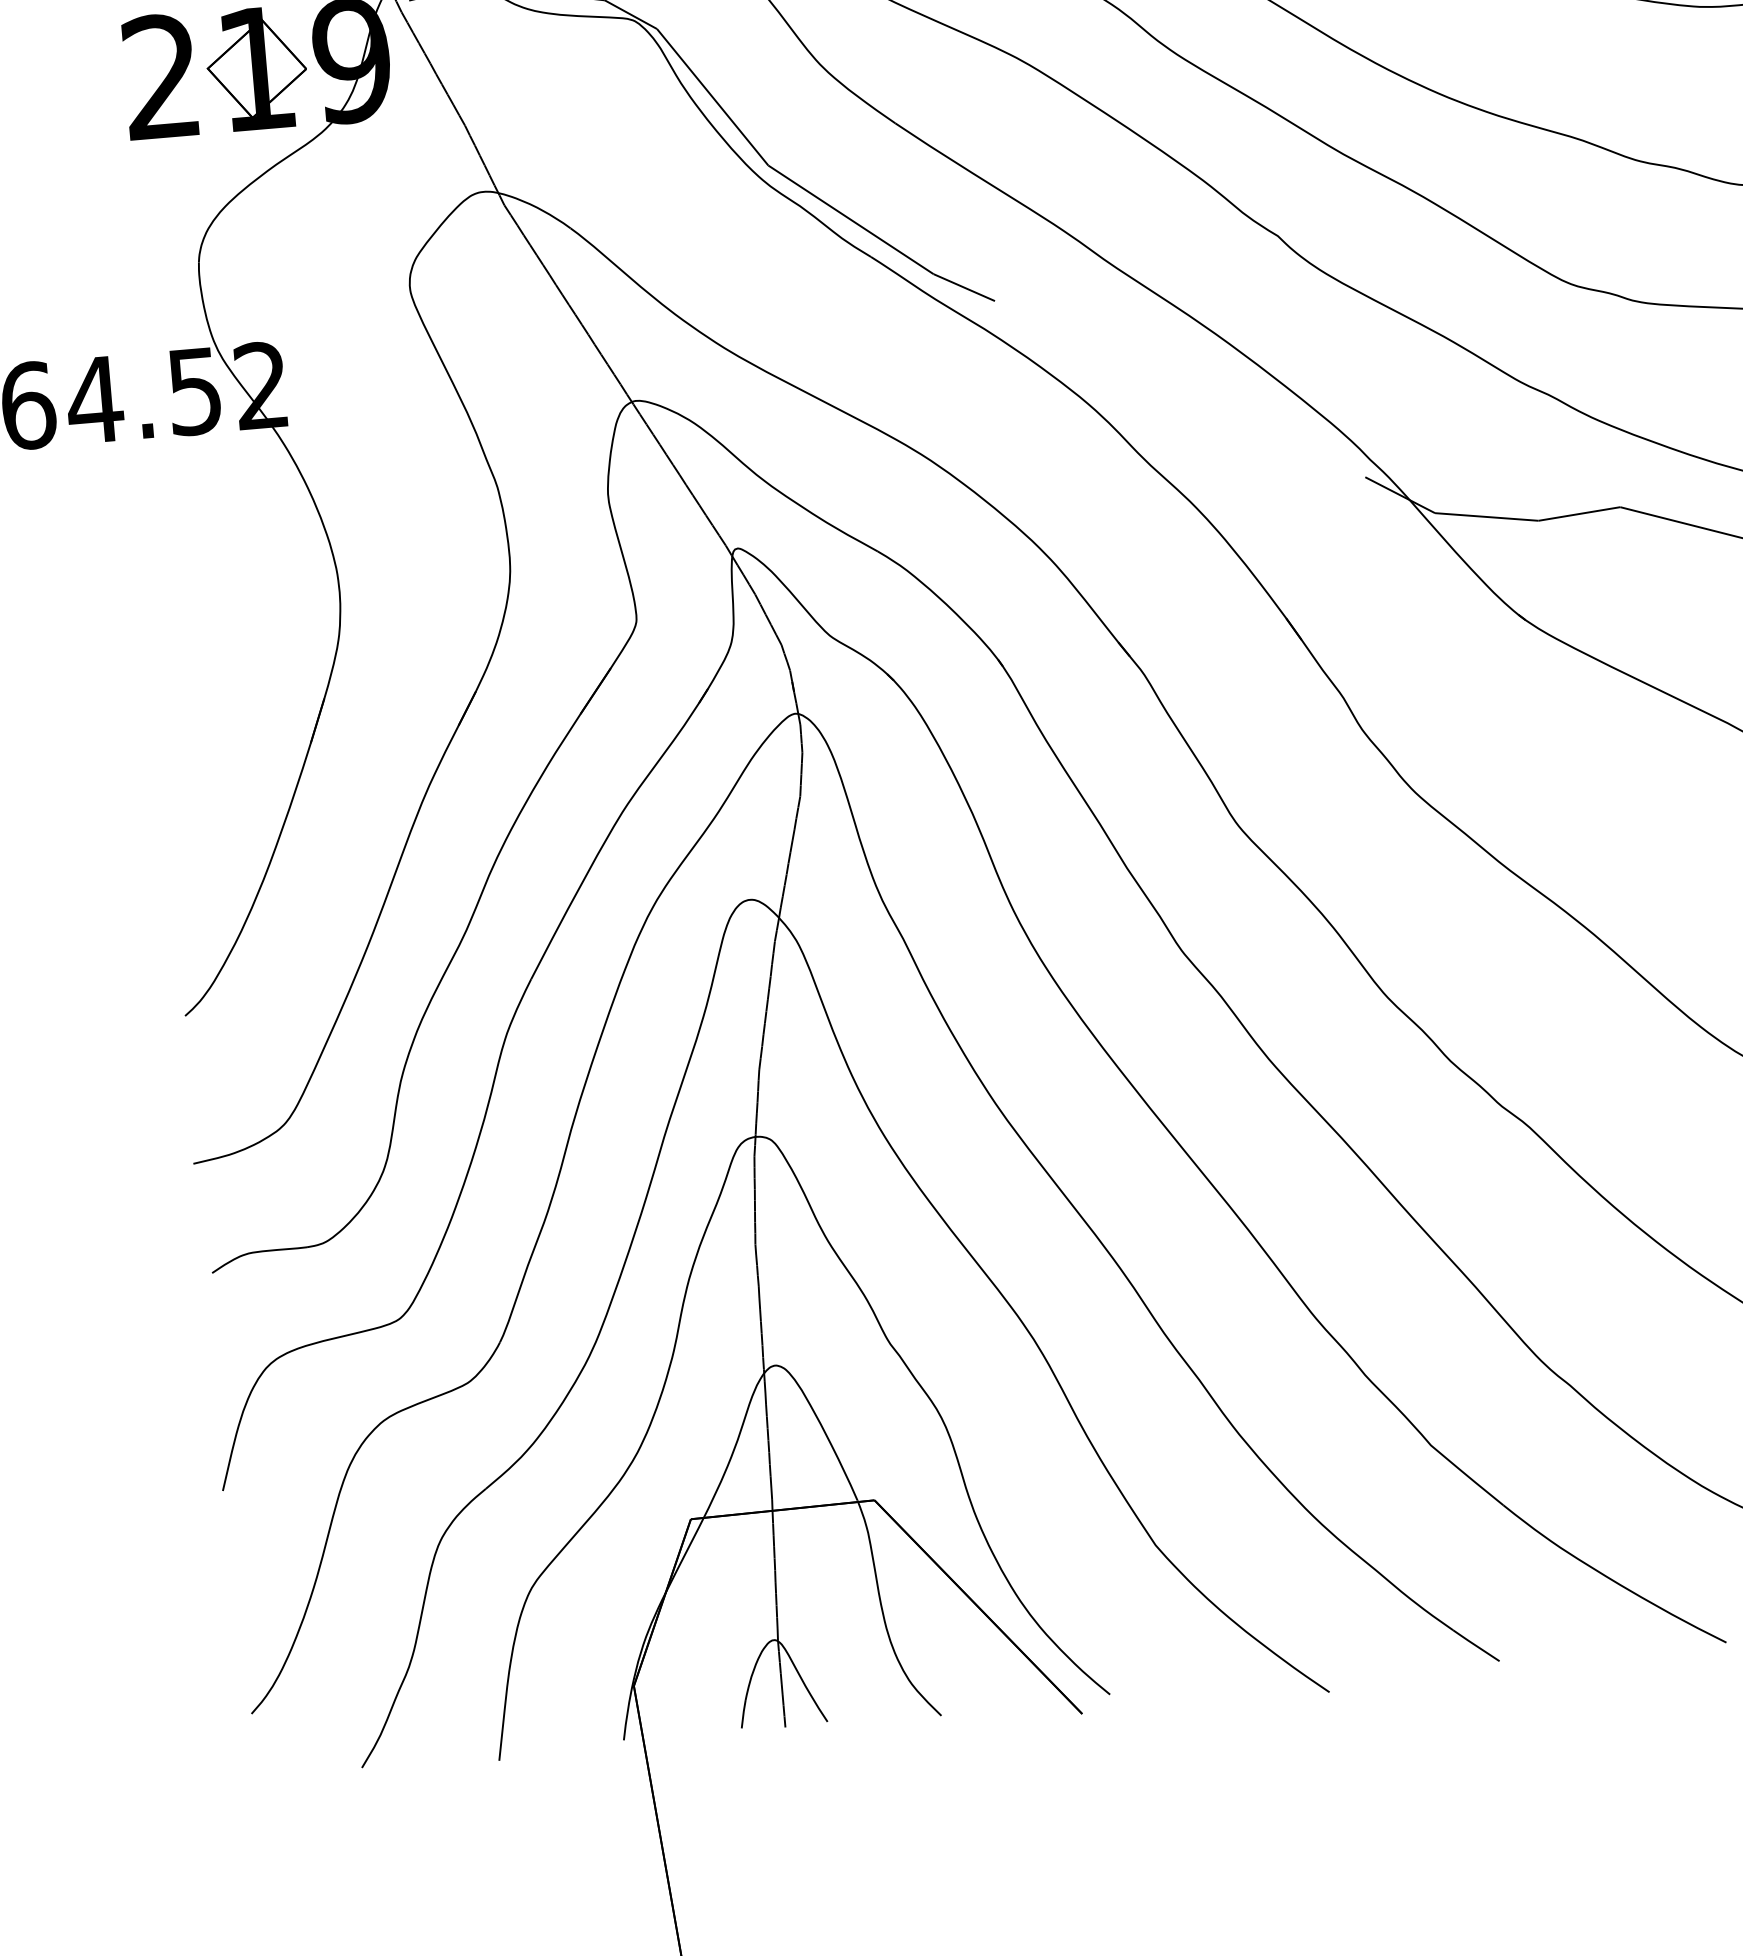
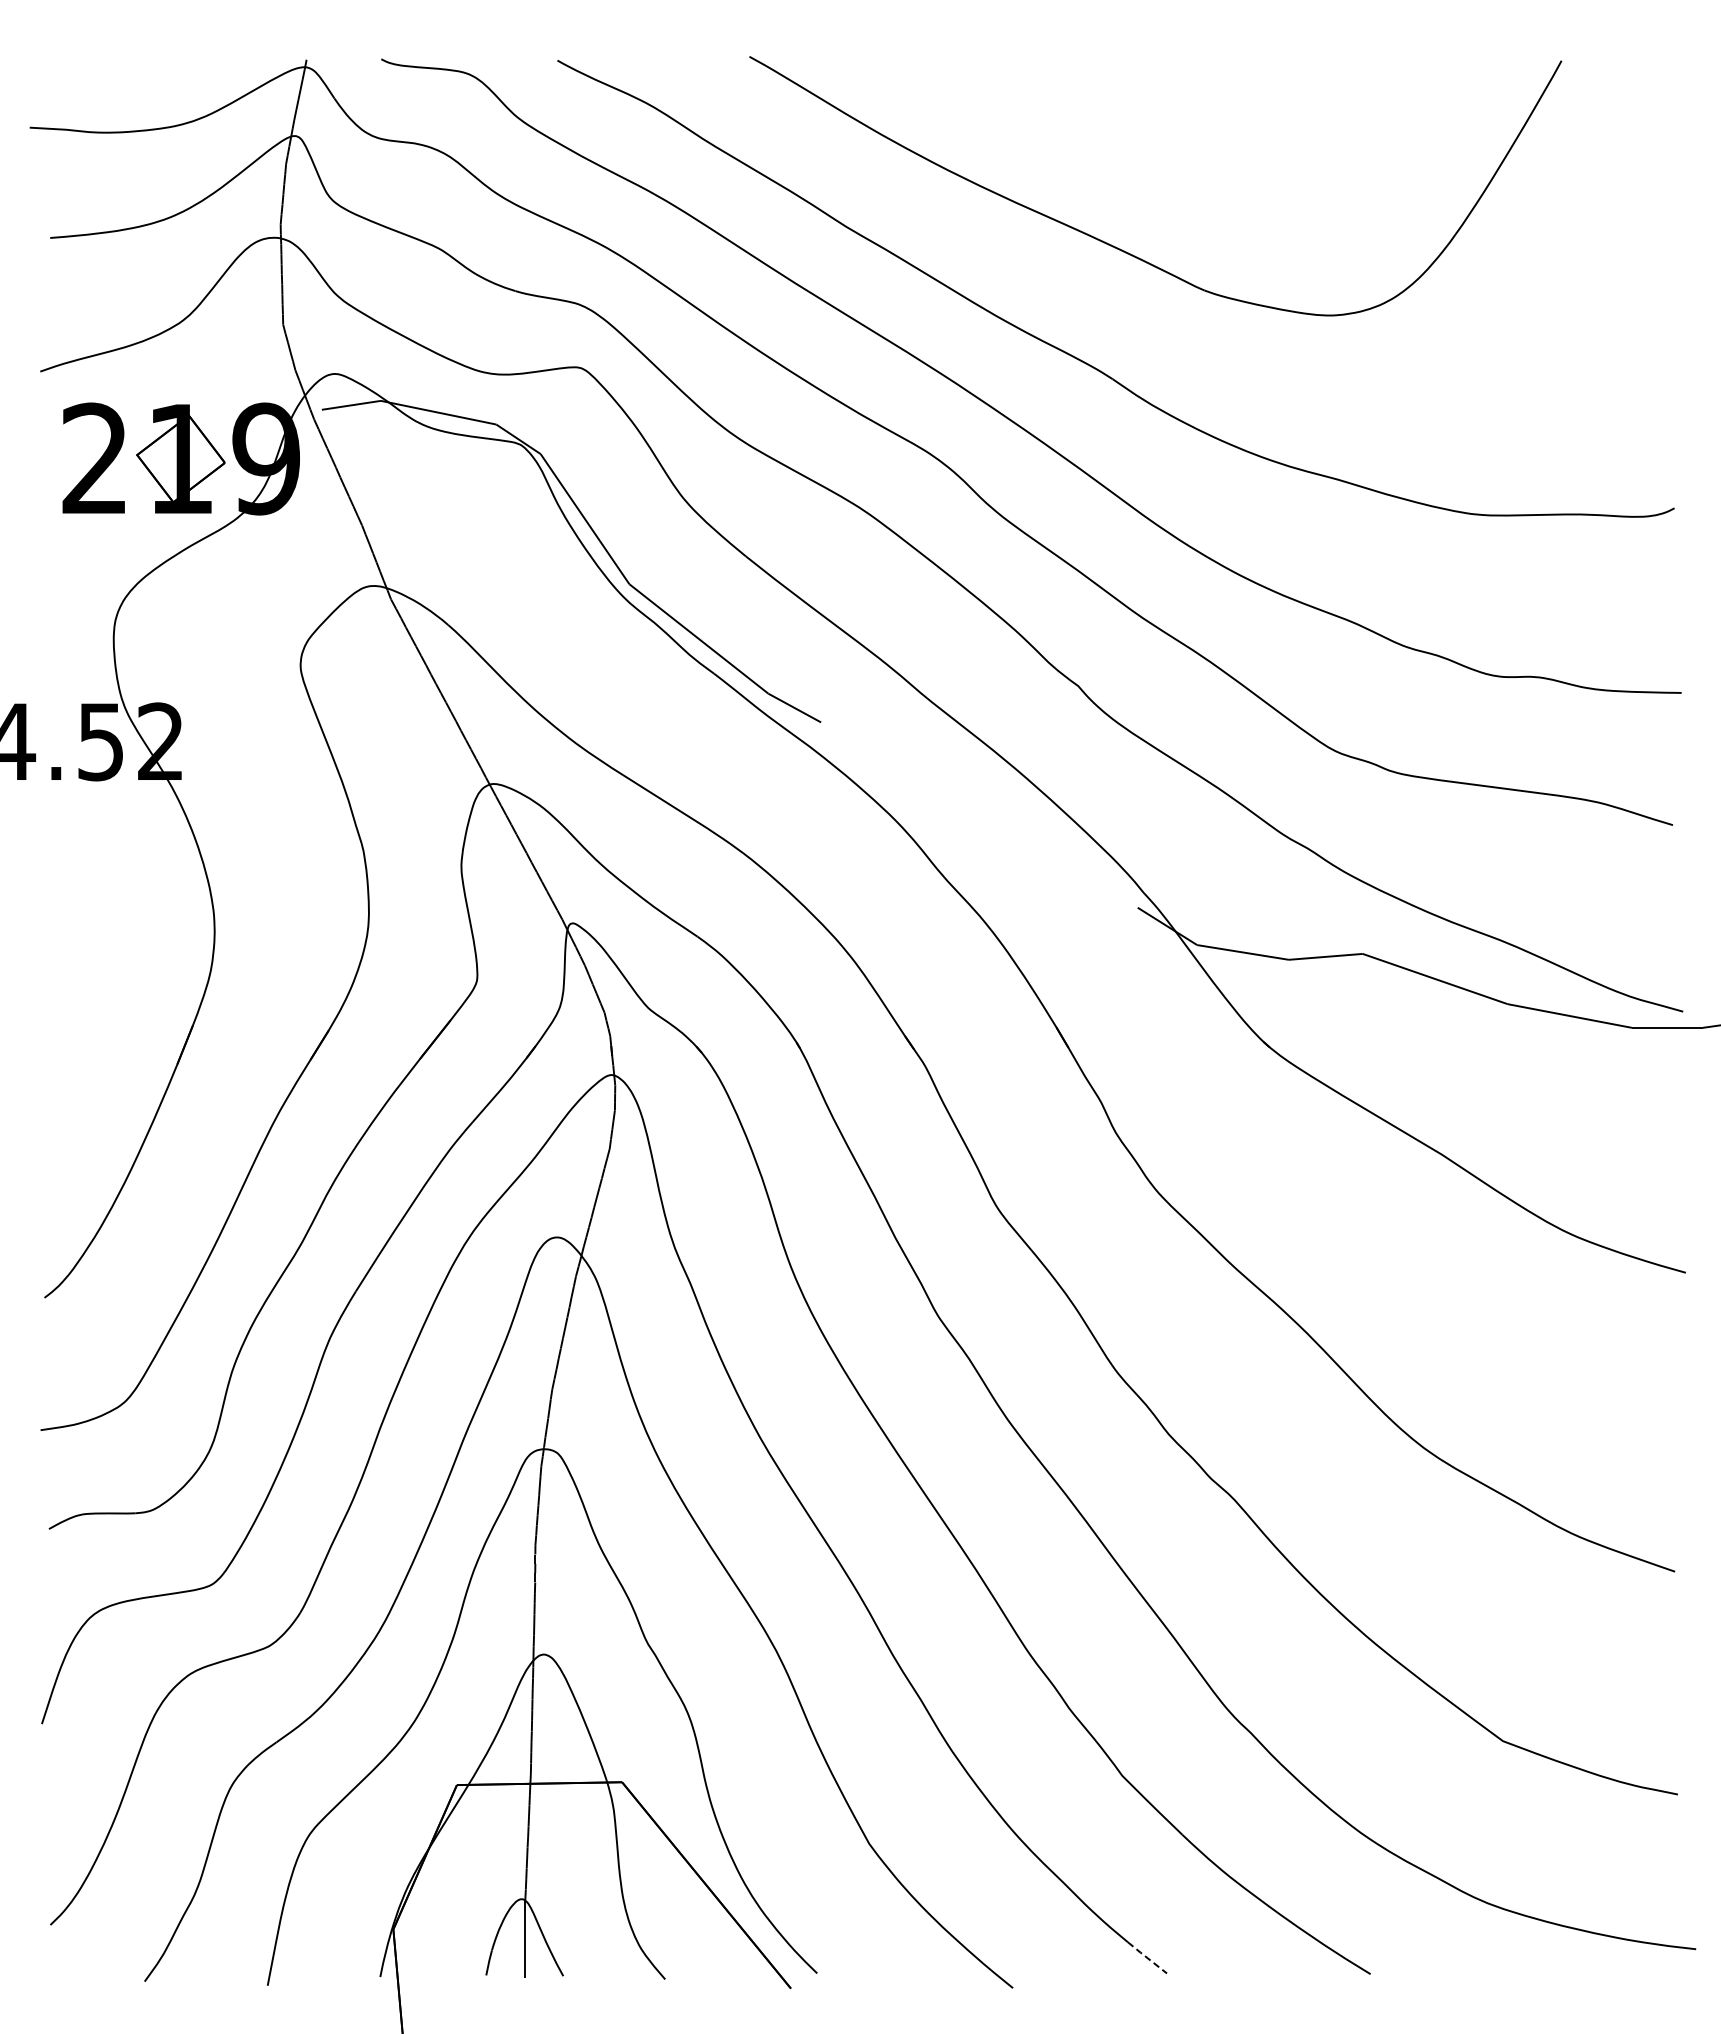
line: (1475, 1645) -> (1146, 1957), solid -> dashed

